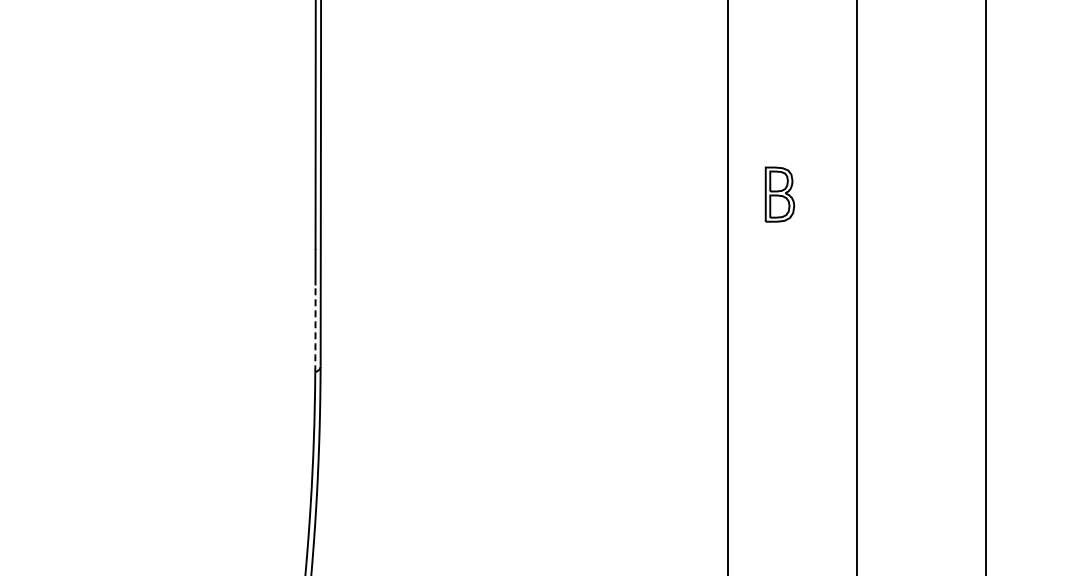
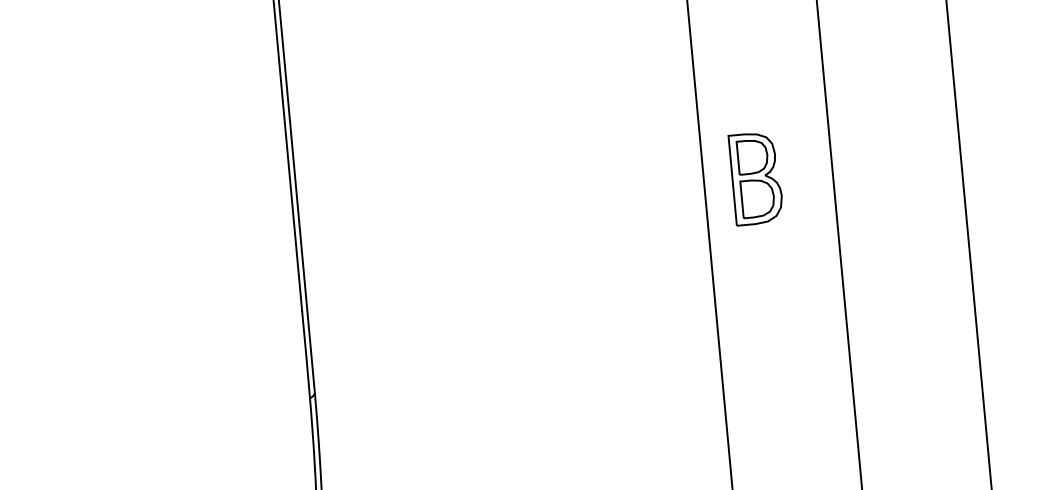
part: (779, 194) -> (755, 178), size x1.67
arc: (315, 328) -> (306, 354), dashed -> solid

